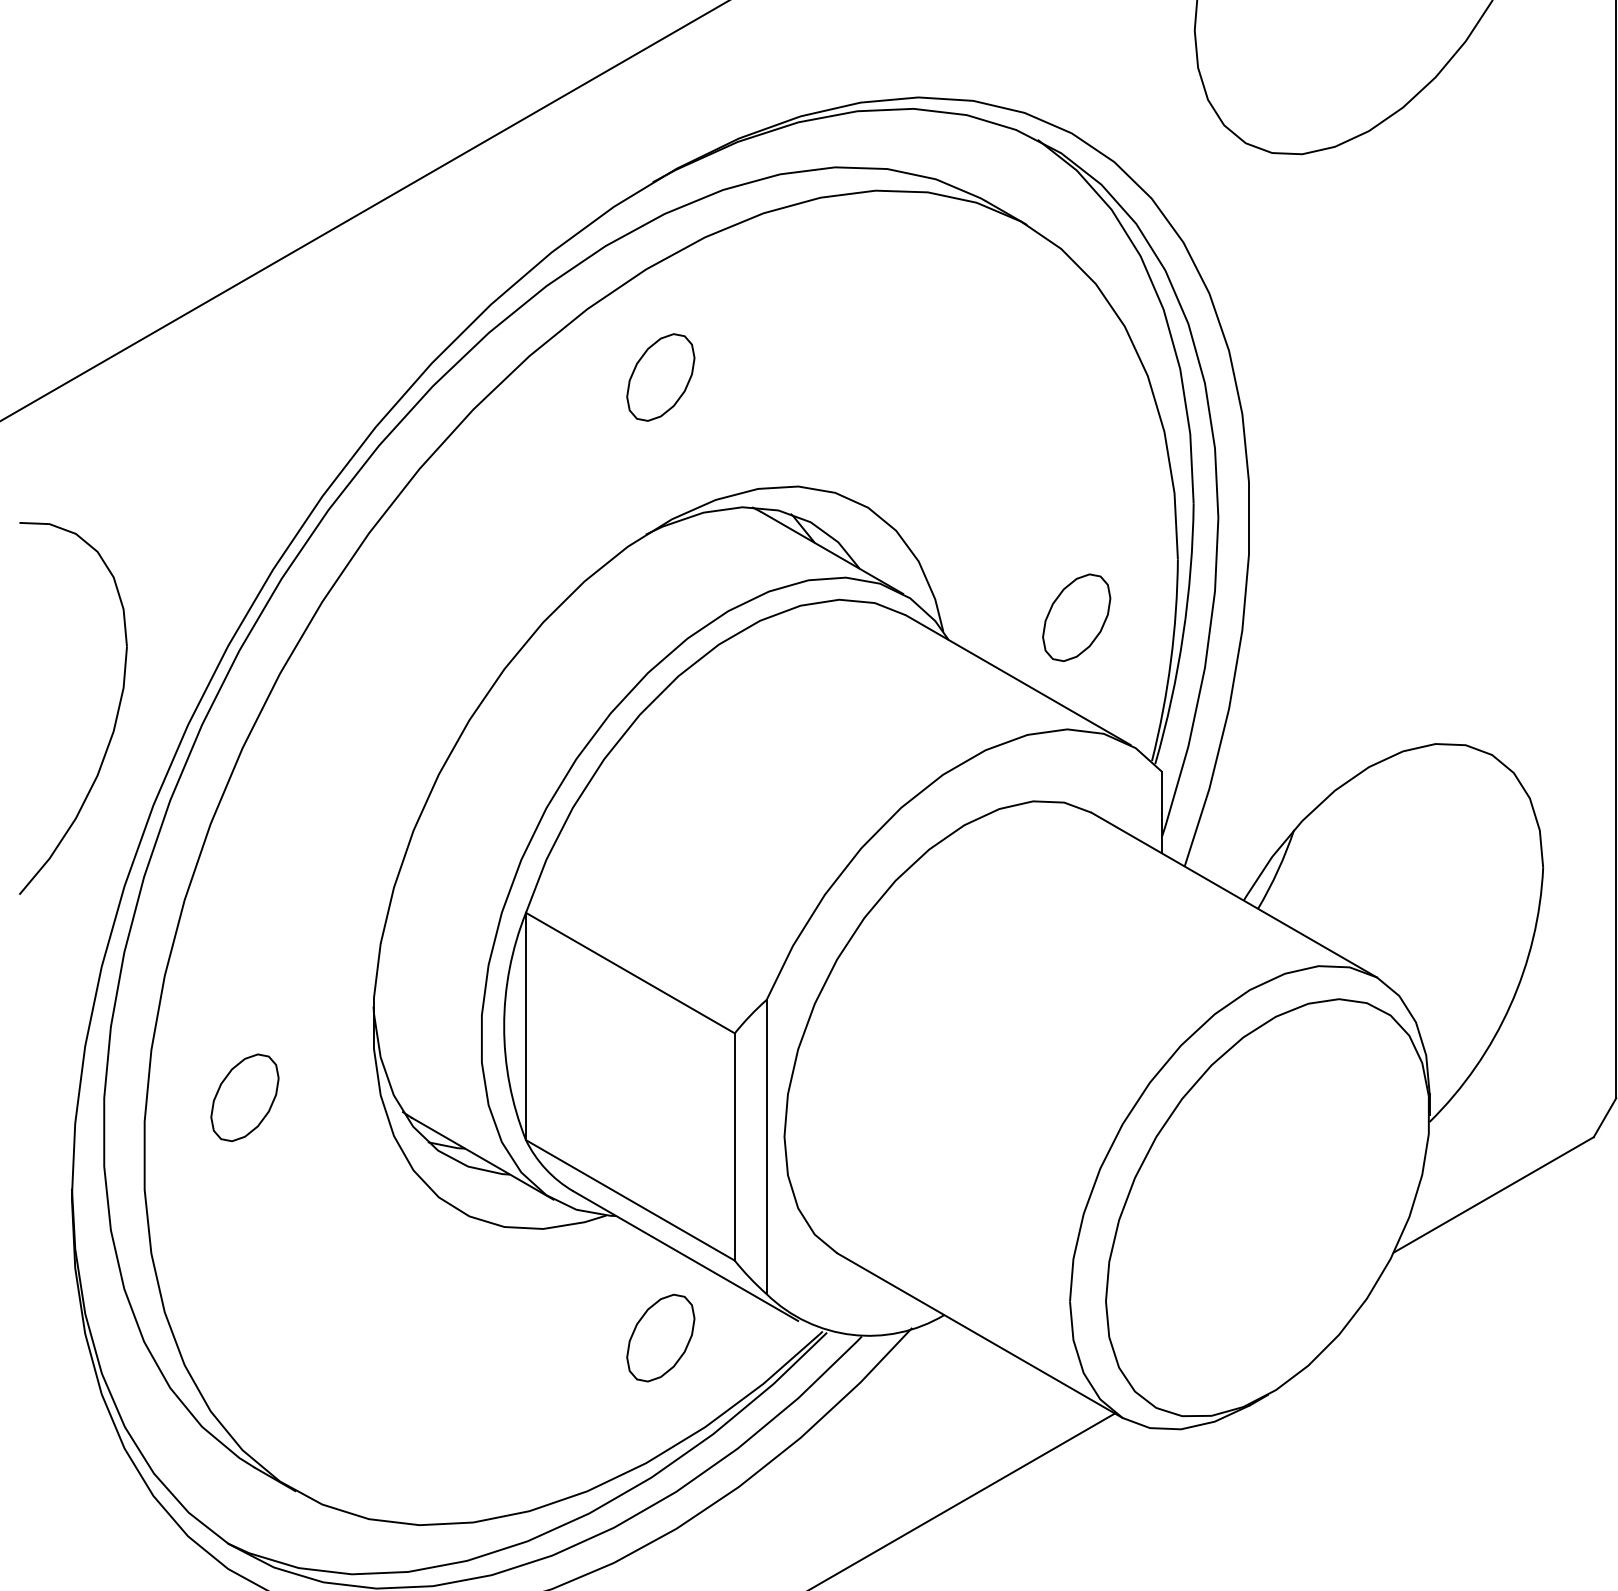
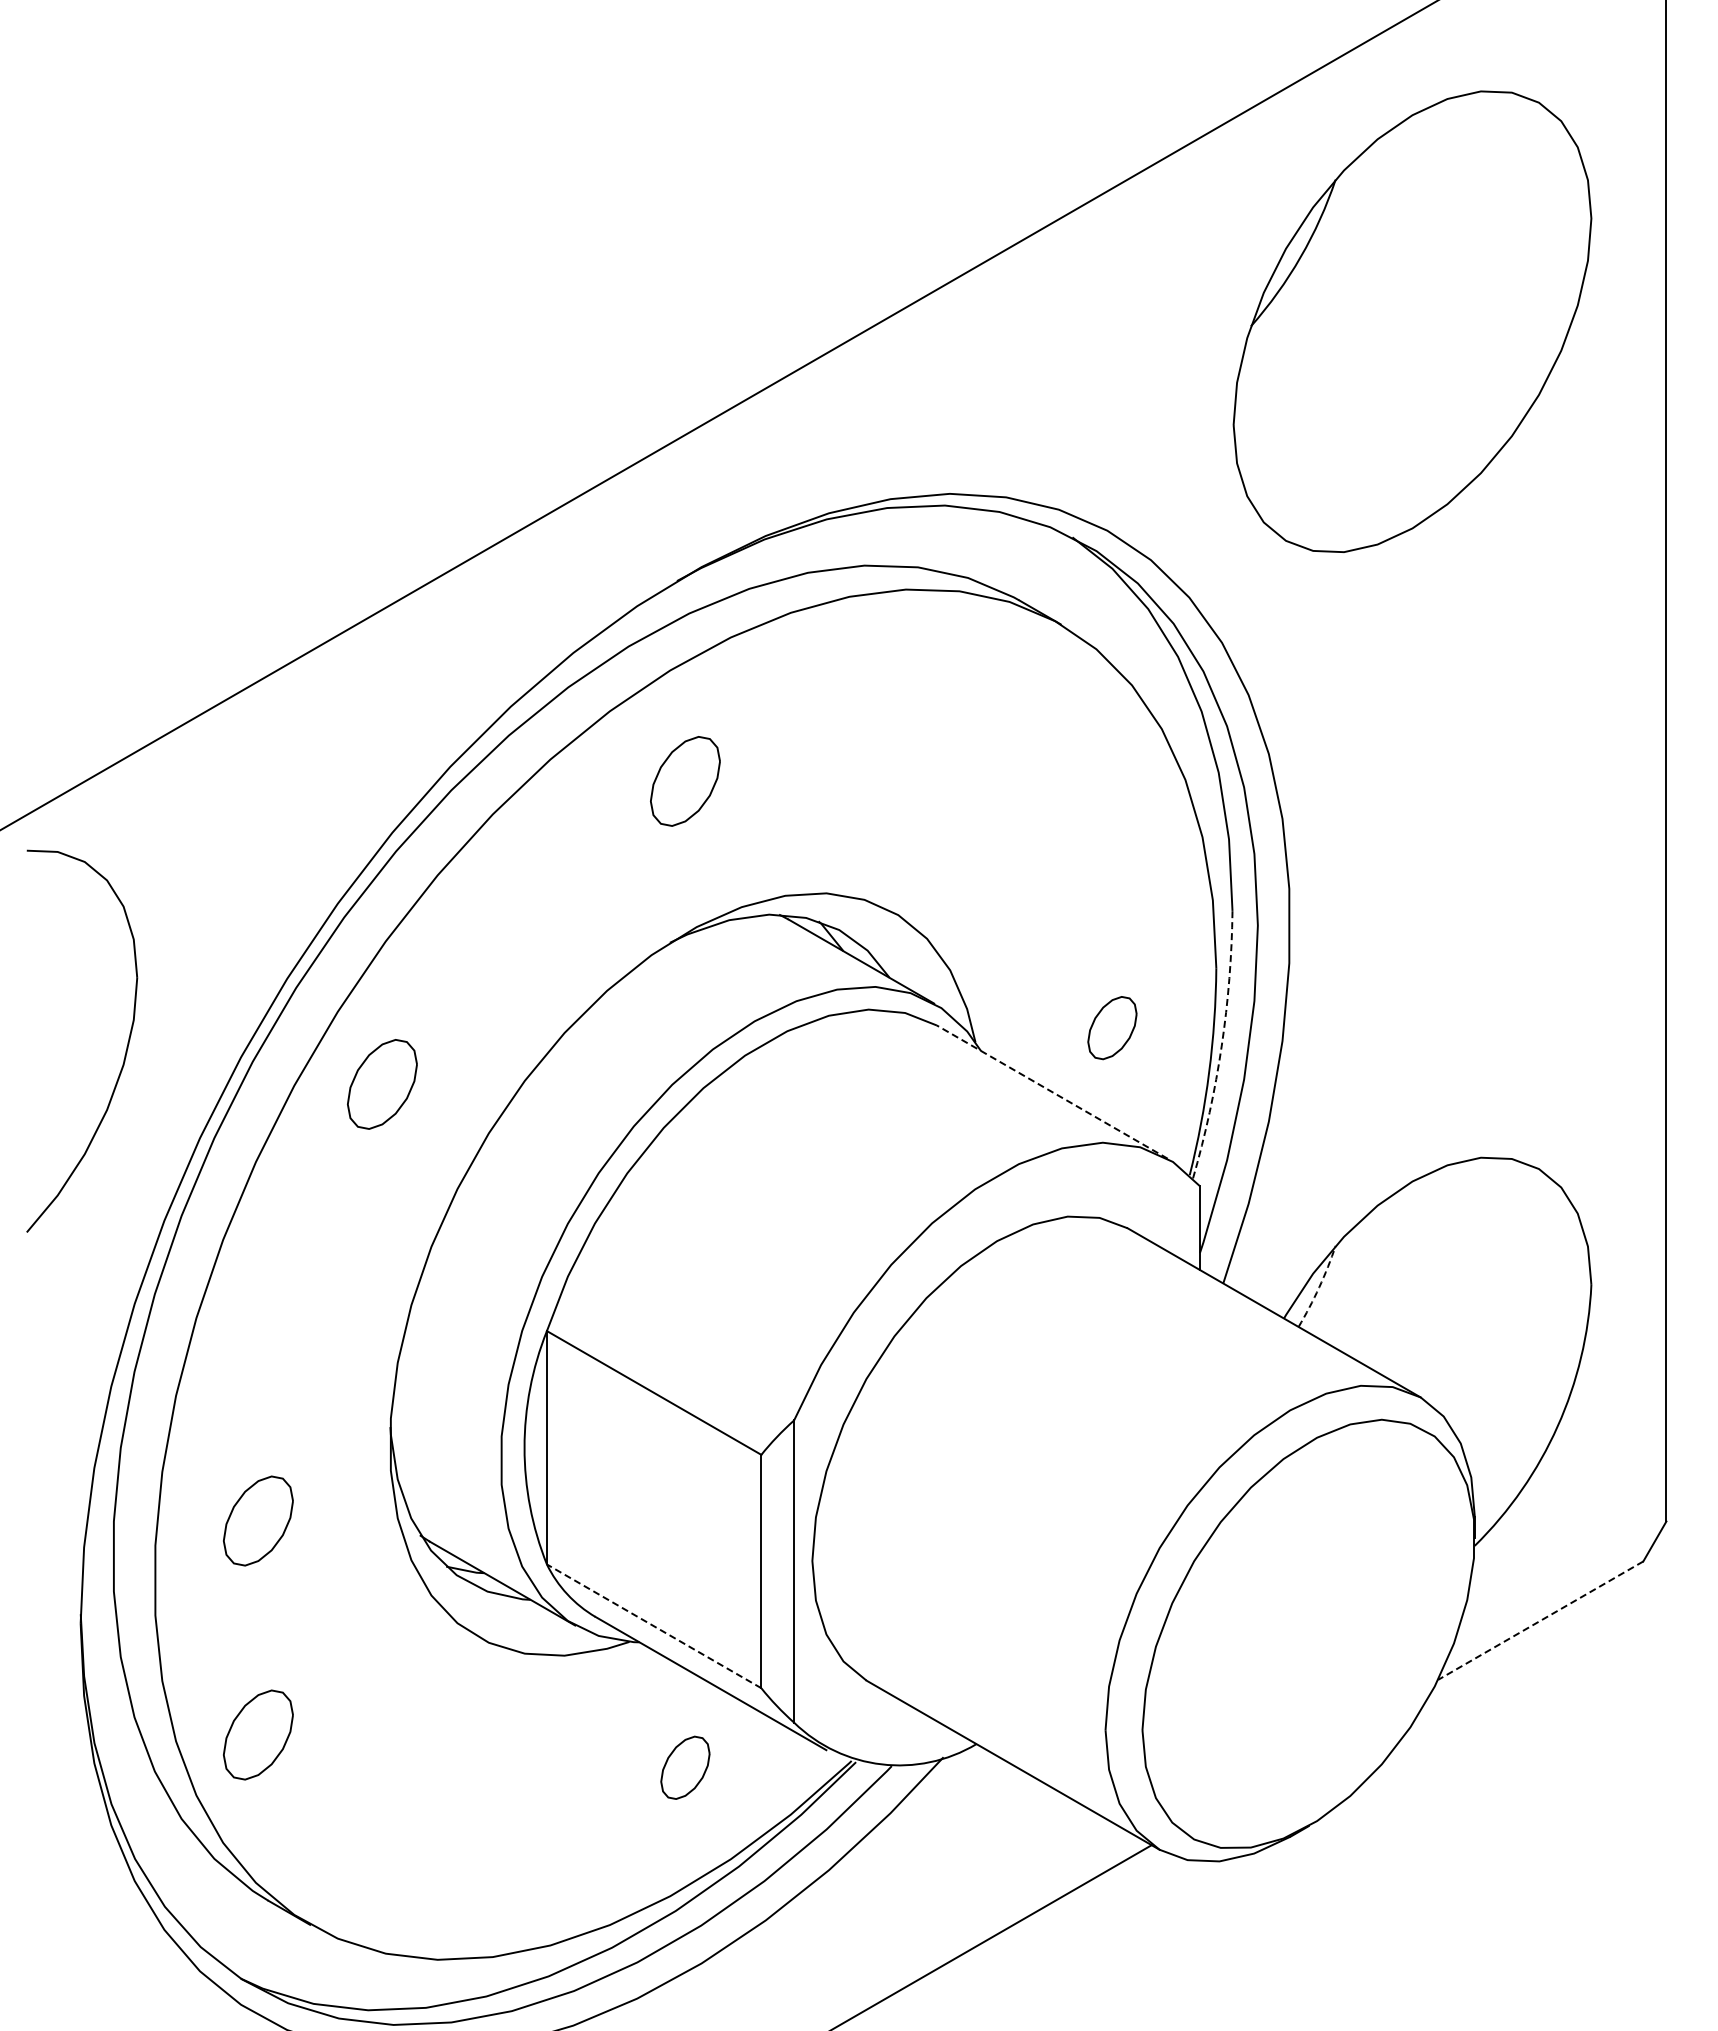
part: (1076, 617) -> (1112, 1027), size x0.7
arc: (1182, 635) -> (1221, 1046), solid -> dashed
part: (365, 672) -> (382, 1084), added
line: (1017, 679) -> (1051, 1091), solid -> dashed
part: (115, 718) -> (125, 1051), moved
arc: (1278, 870) -> (1319, 1287), solid -> dashed
line: (1493, 1194) -> (1540, 1620), solid -> dashed
line: (630, 1200) -> (654, 1626), solid -> dashed
part: (245, 1305) -> (258, 1734), added
part: (660, 1337) -> (685, 1767), size x0.7

